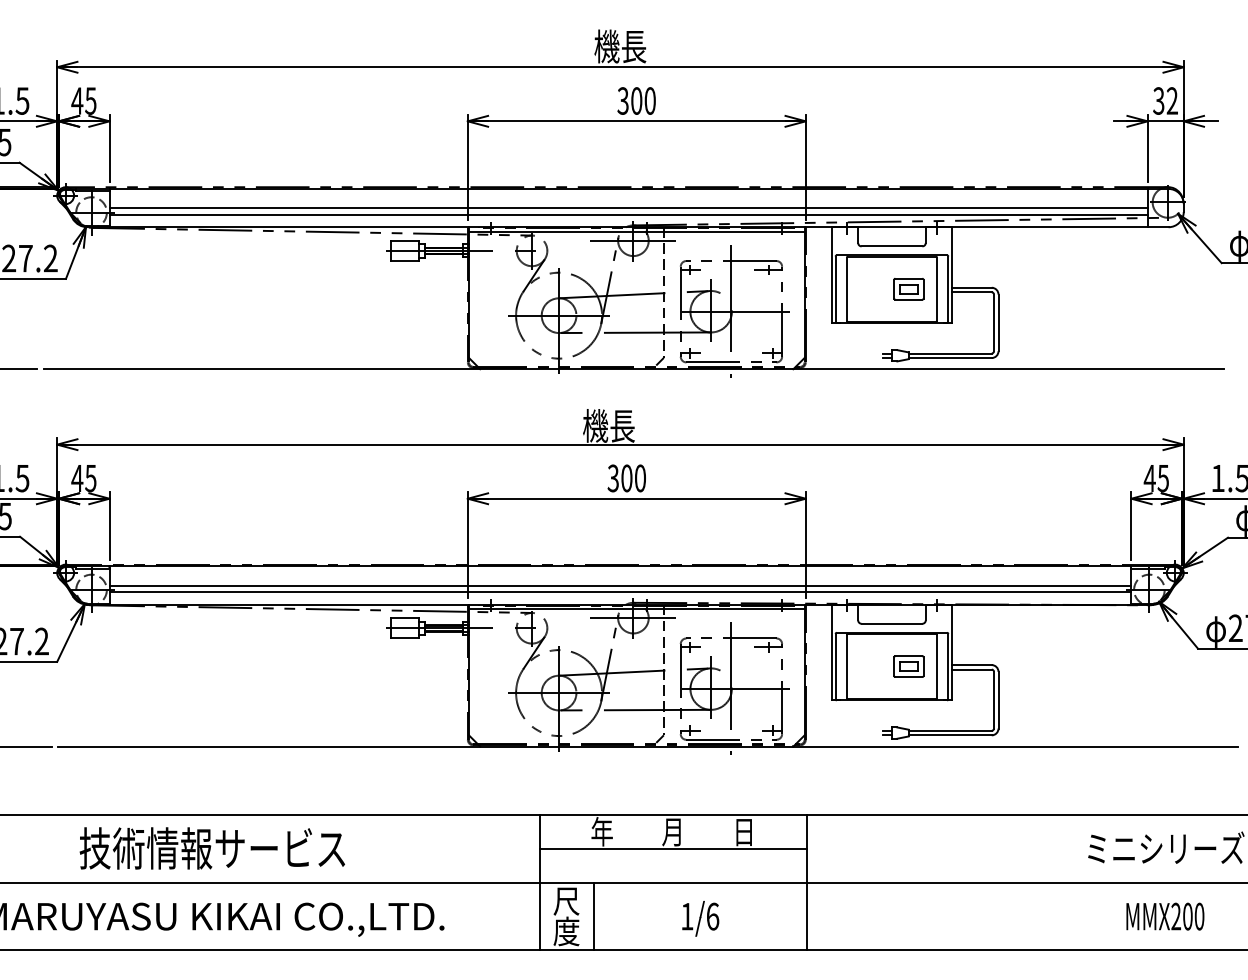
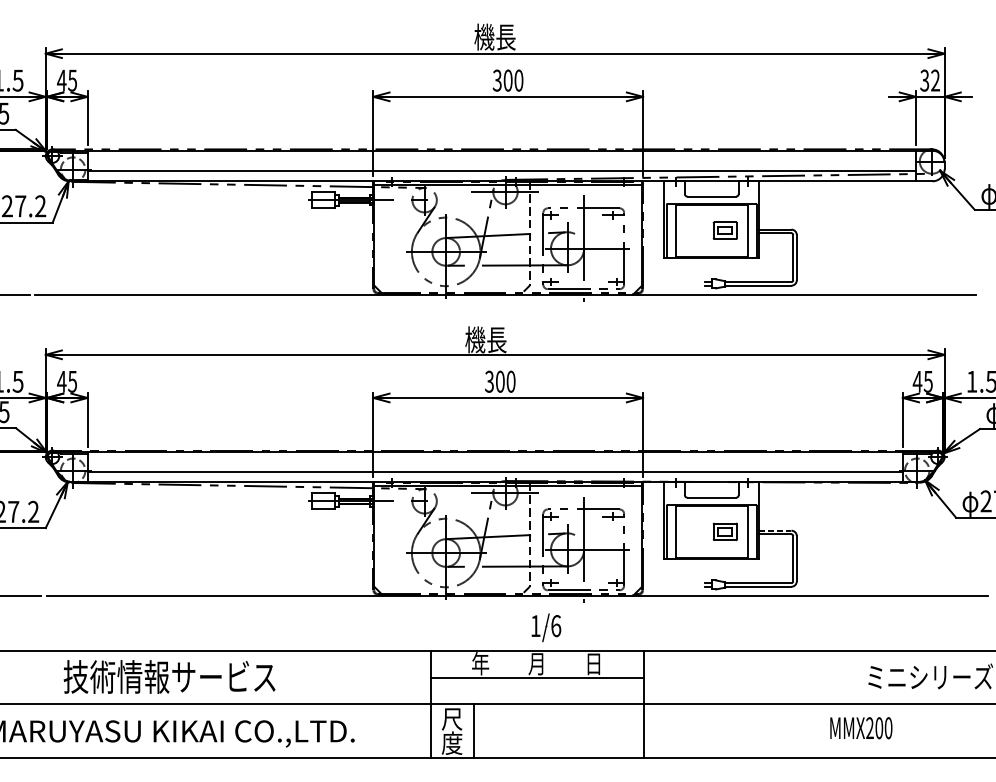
line: (628, 208) -> (501, 166), removed
line: (620, 585) -> (495, 467), removed
line: (972, 665) -> (776, 531), solid -> dashed
text: (1165, 916) -> (861, 728), moved
part: (700, 918) -> (546, 627), moved

